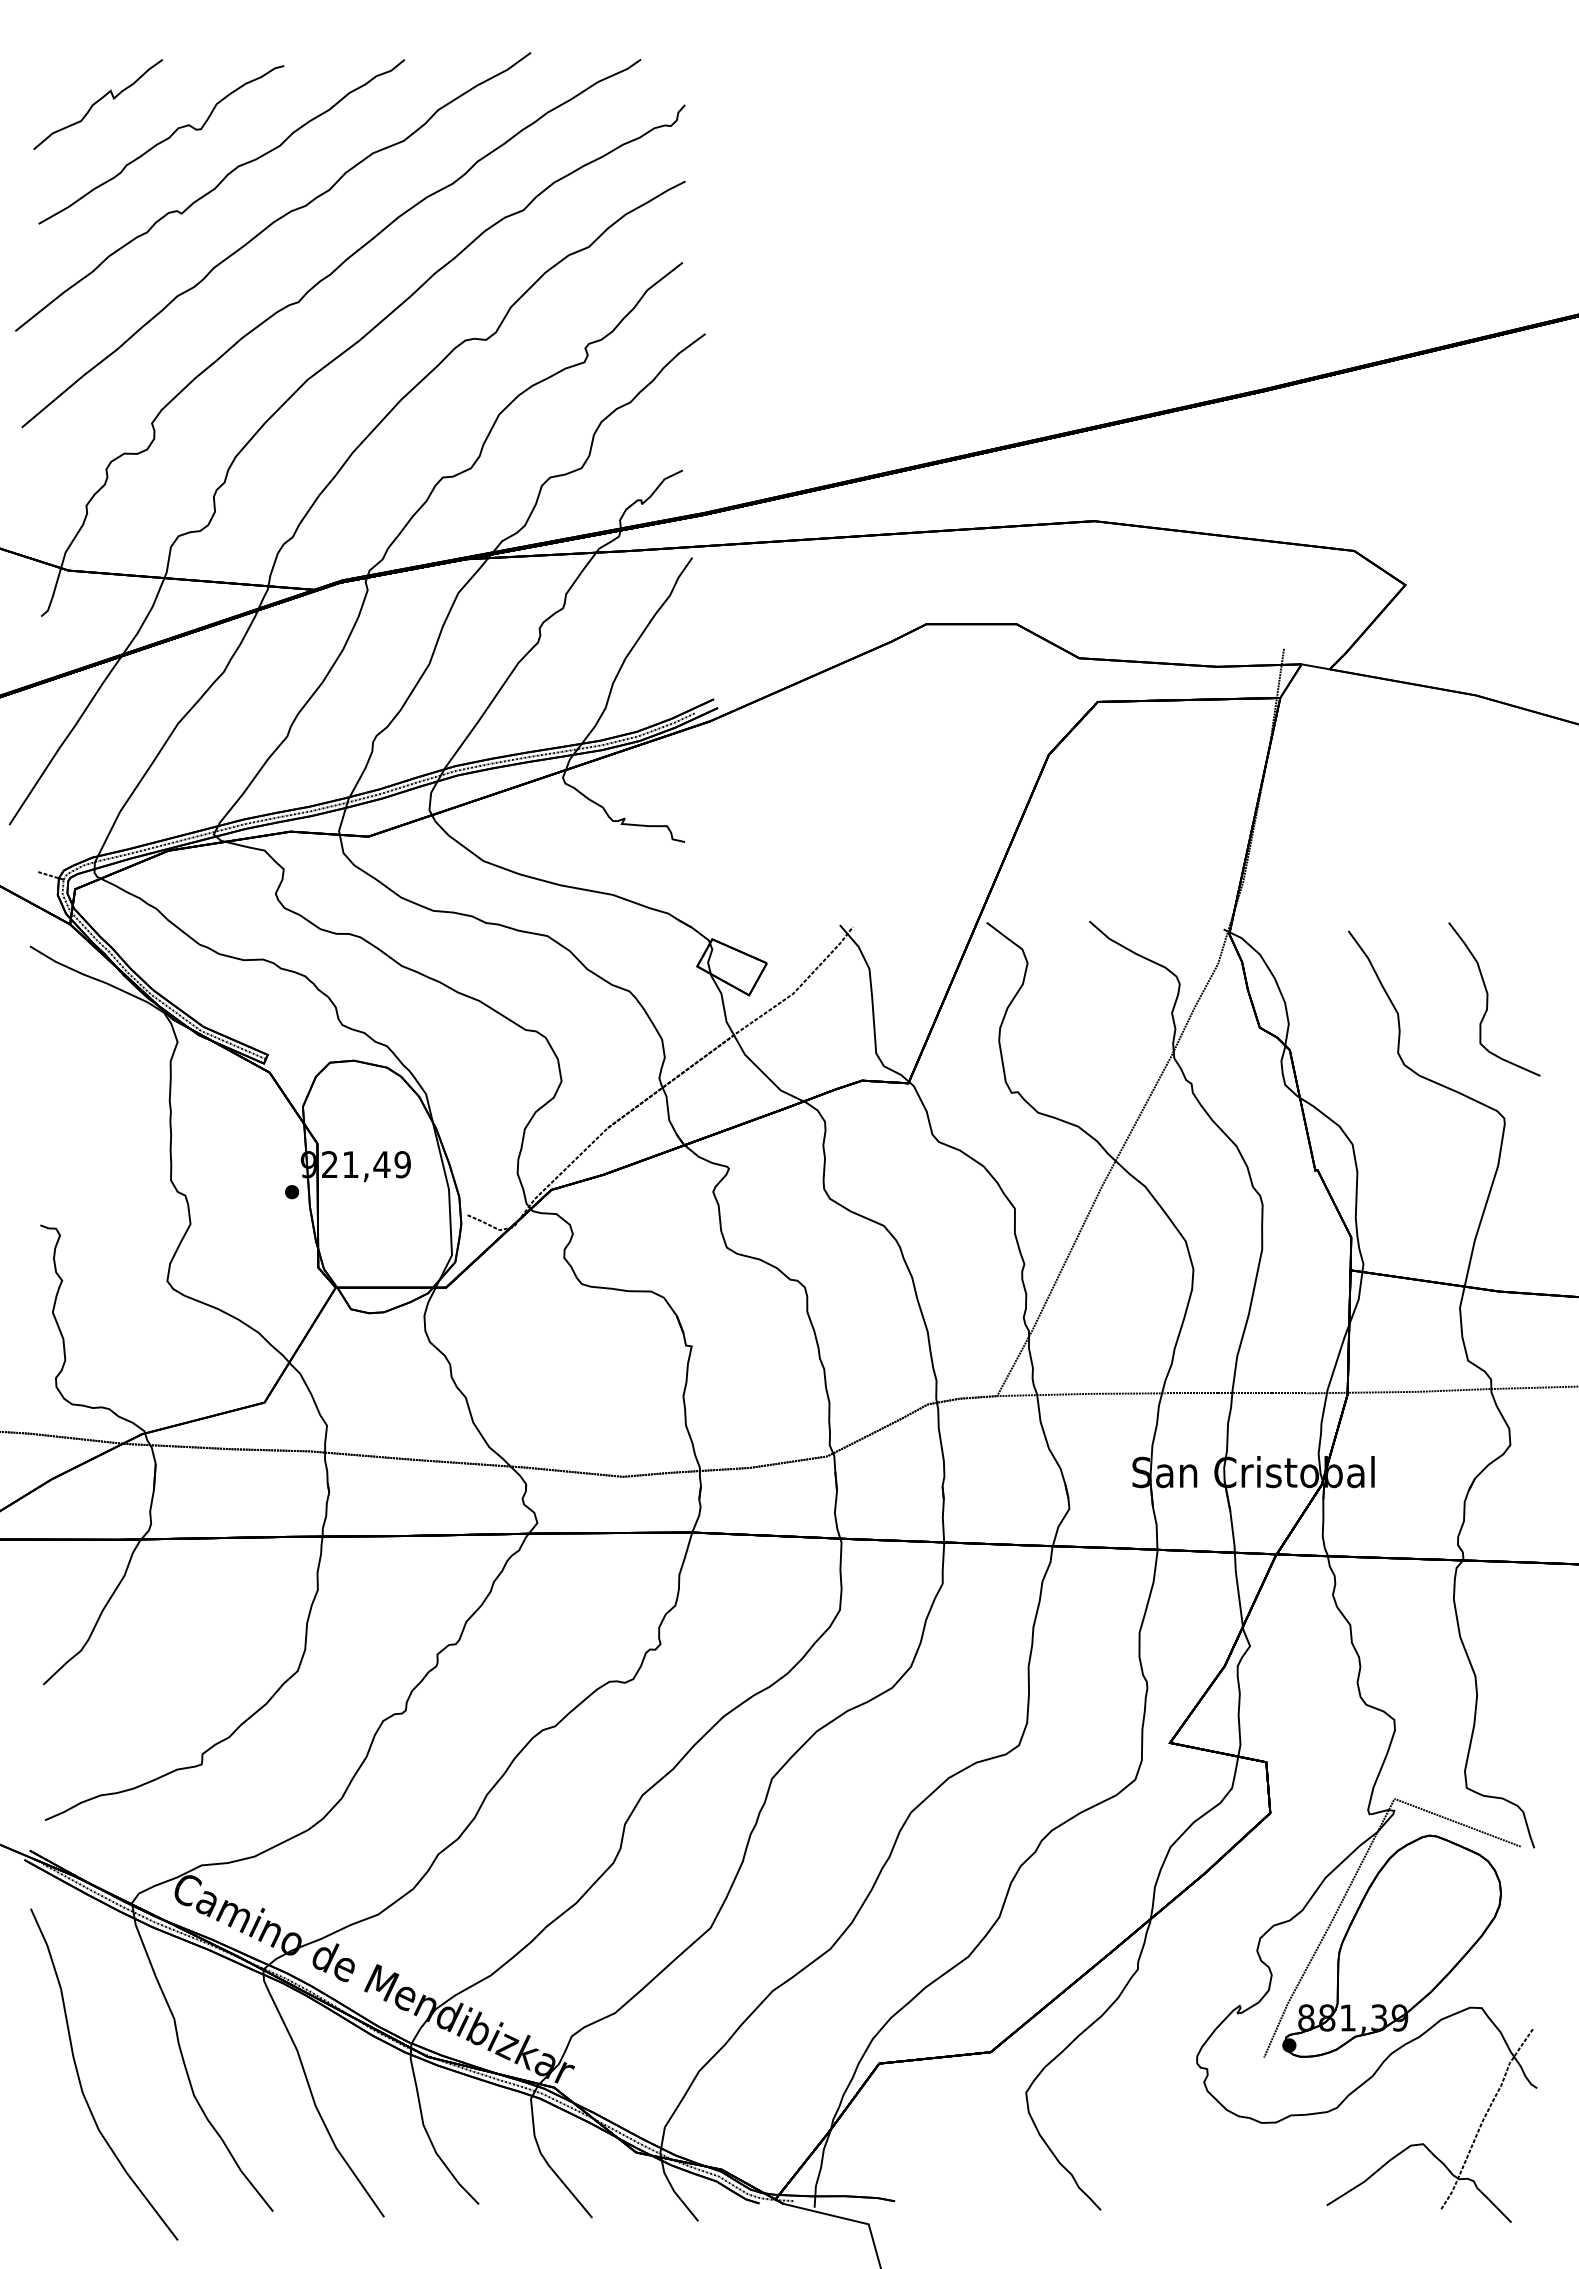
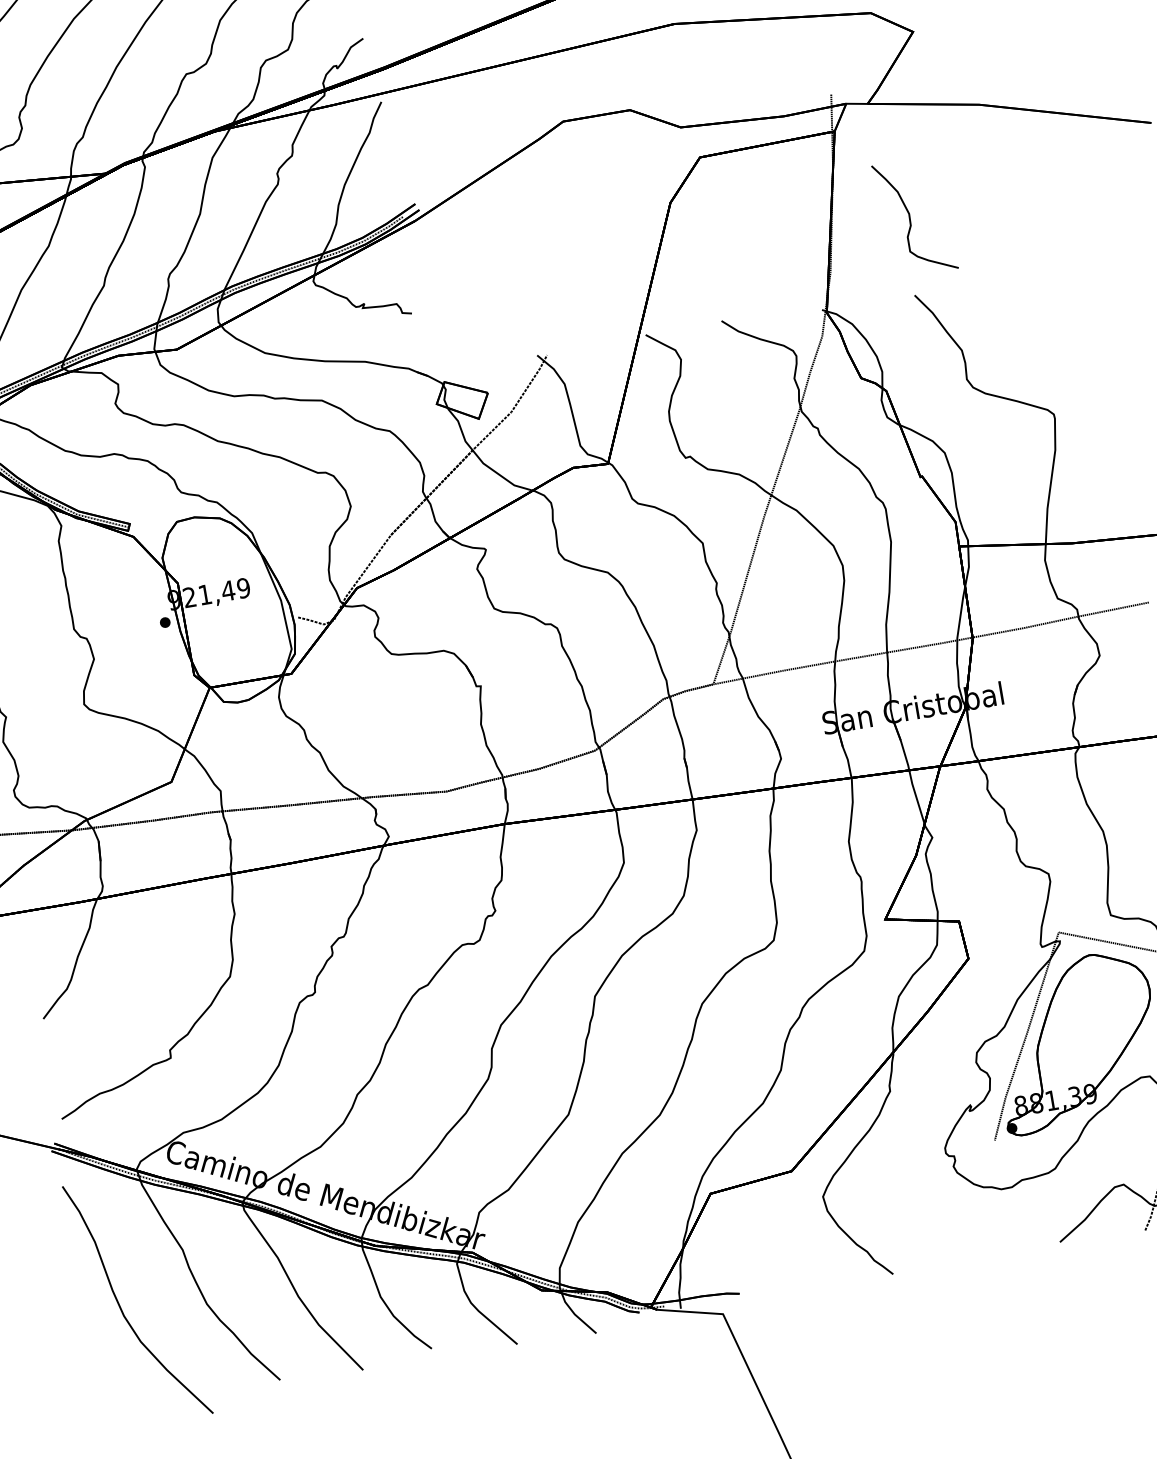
part: (1494, 999) -> (915, 217), moved

